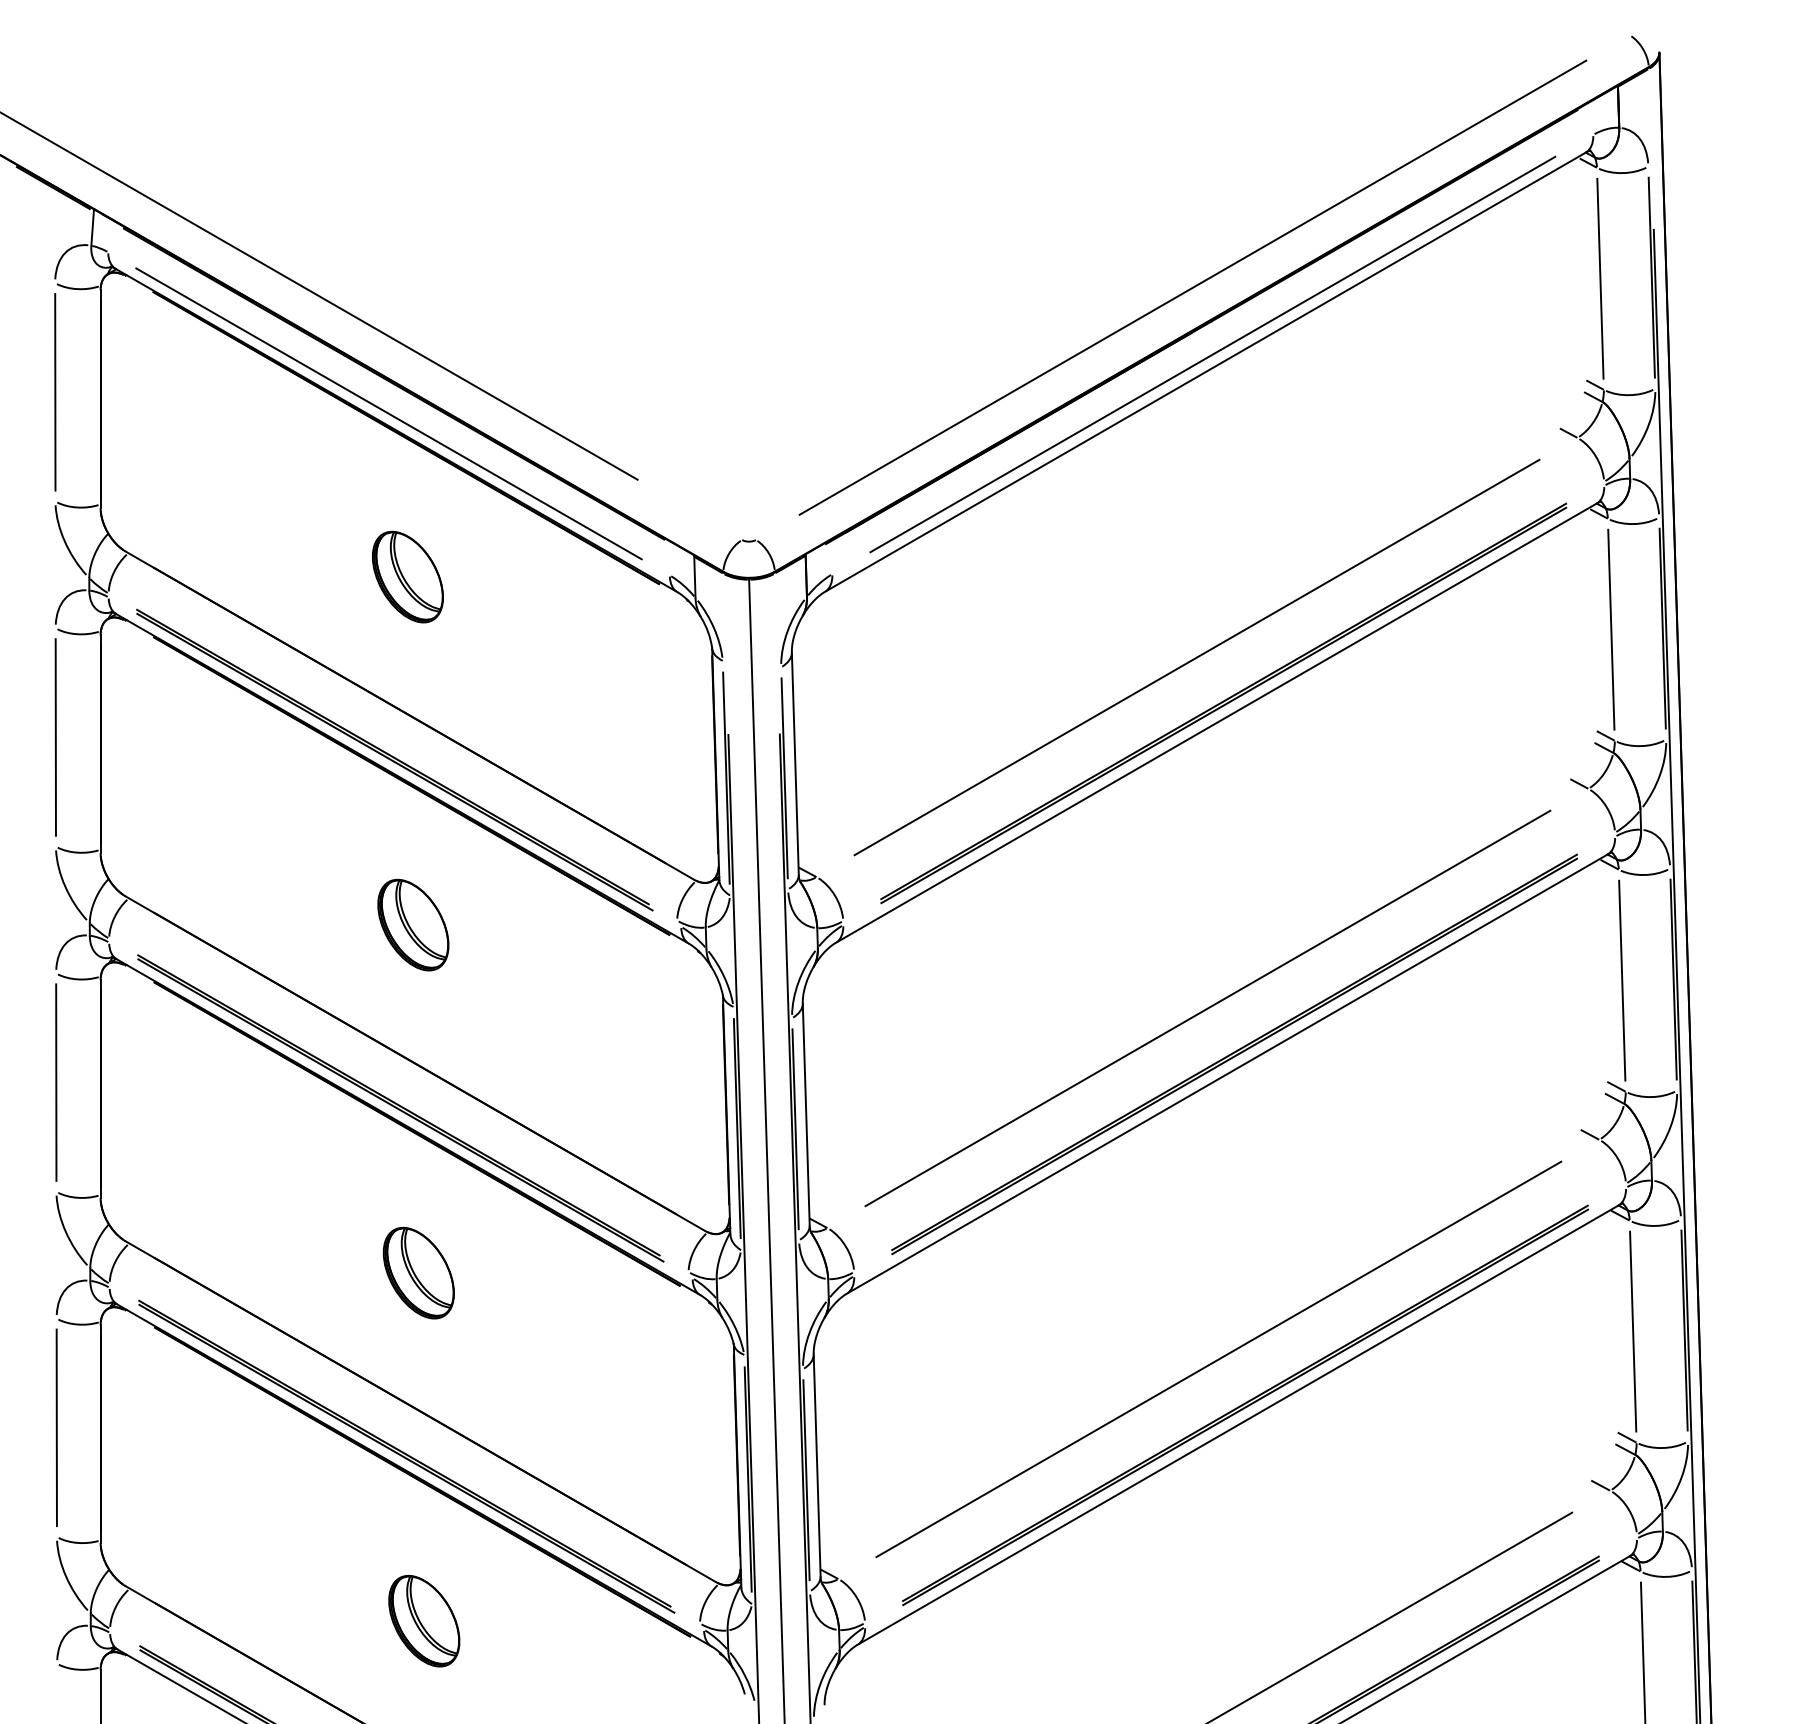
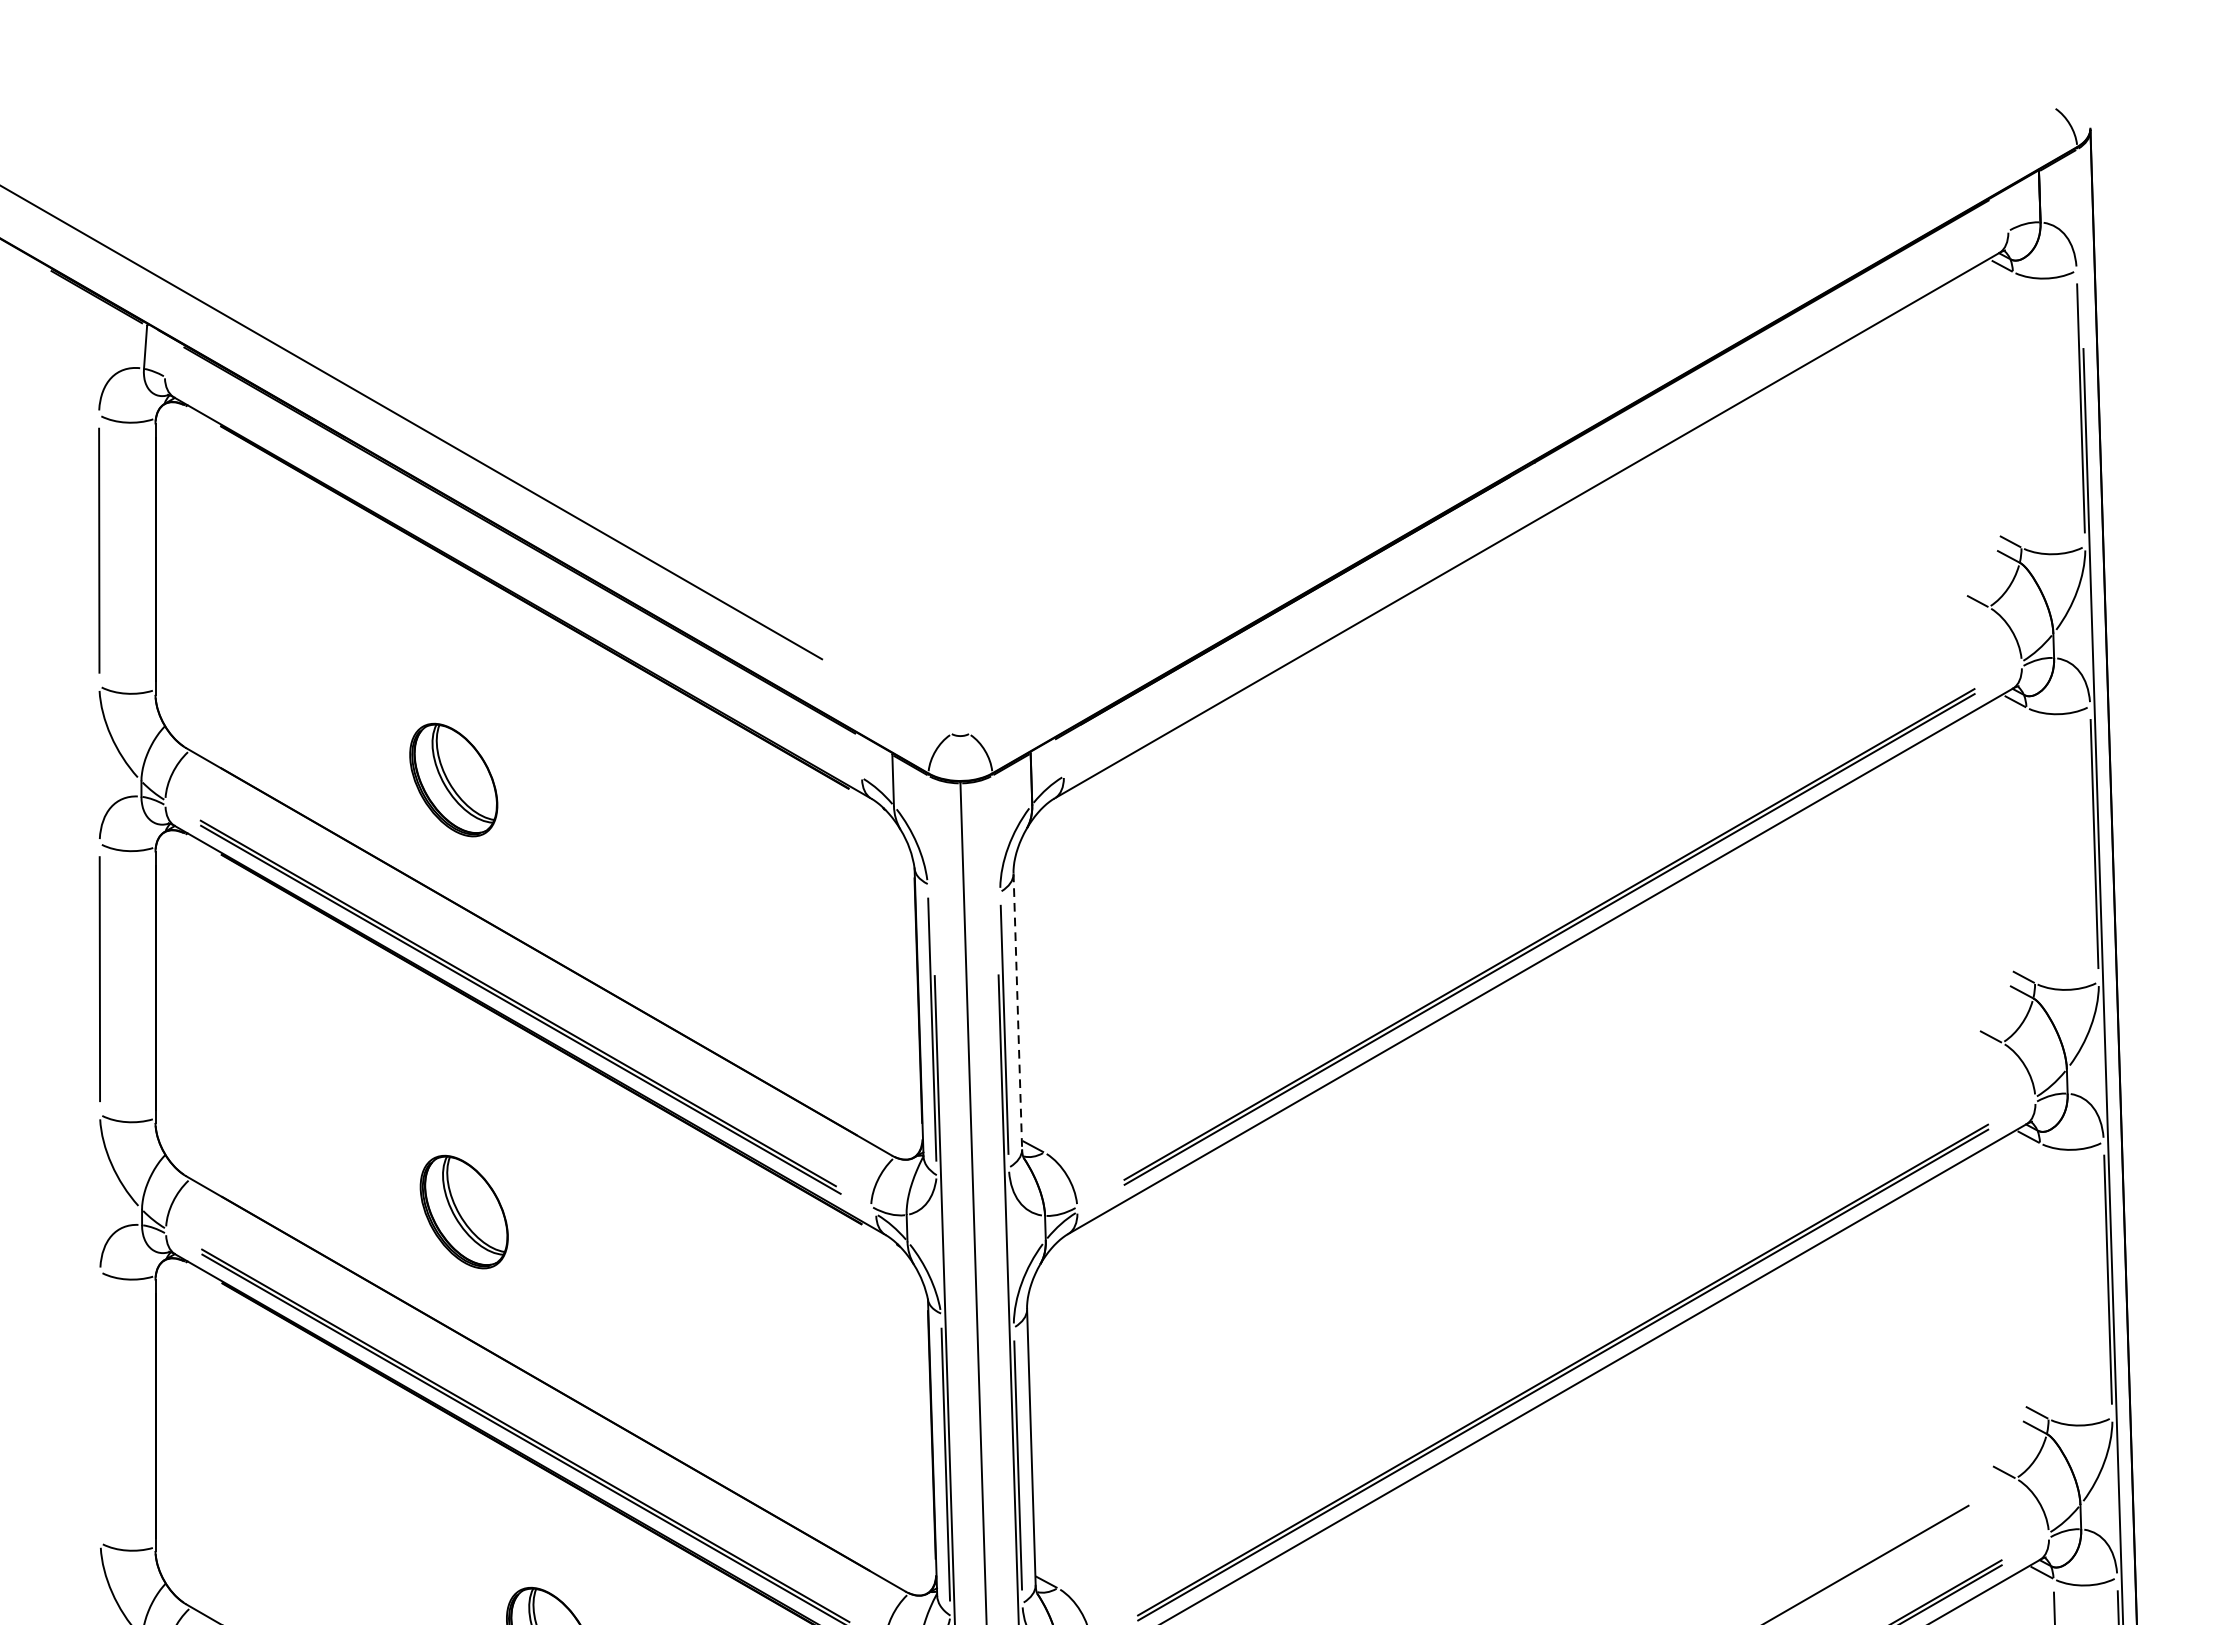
line: (1600, 278) -> (2017, 409), removed
line: (1192, 287) -> (1510, 420), removed
line: (1212, 354) -> (1535, 503), removed
line: (388, 413) -> (512, 577), removed
part: (407, 576) -> (453, 779), moved
line: (1611, 629) -> (2030, 845), removed
line: (1196, 657) -> (1515, 879), removed
line: (795, 763) -> (1018, 1011), solid -> dashed
part: (413, 924) -> (464, 1211), moved
line: (1622, 980) -> (2044, 1280), removed
line: (1207, 1008) -> (1529, 1315), removed
line: (56, 1082) -> (100, 1407), removed

